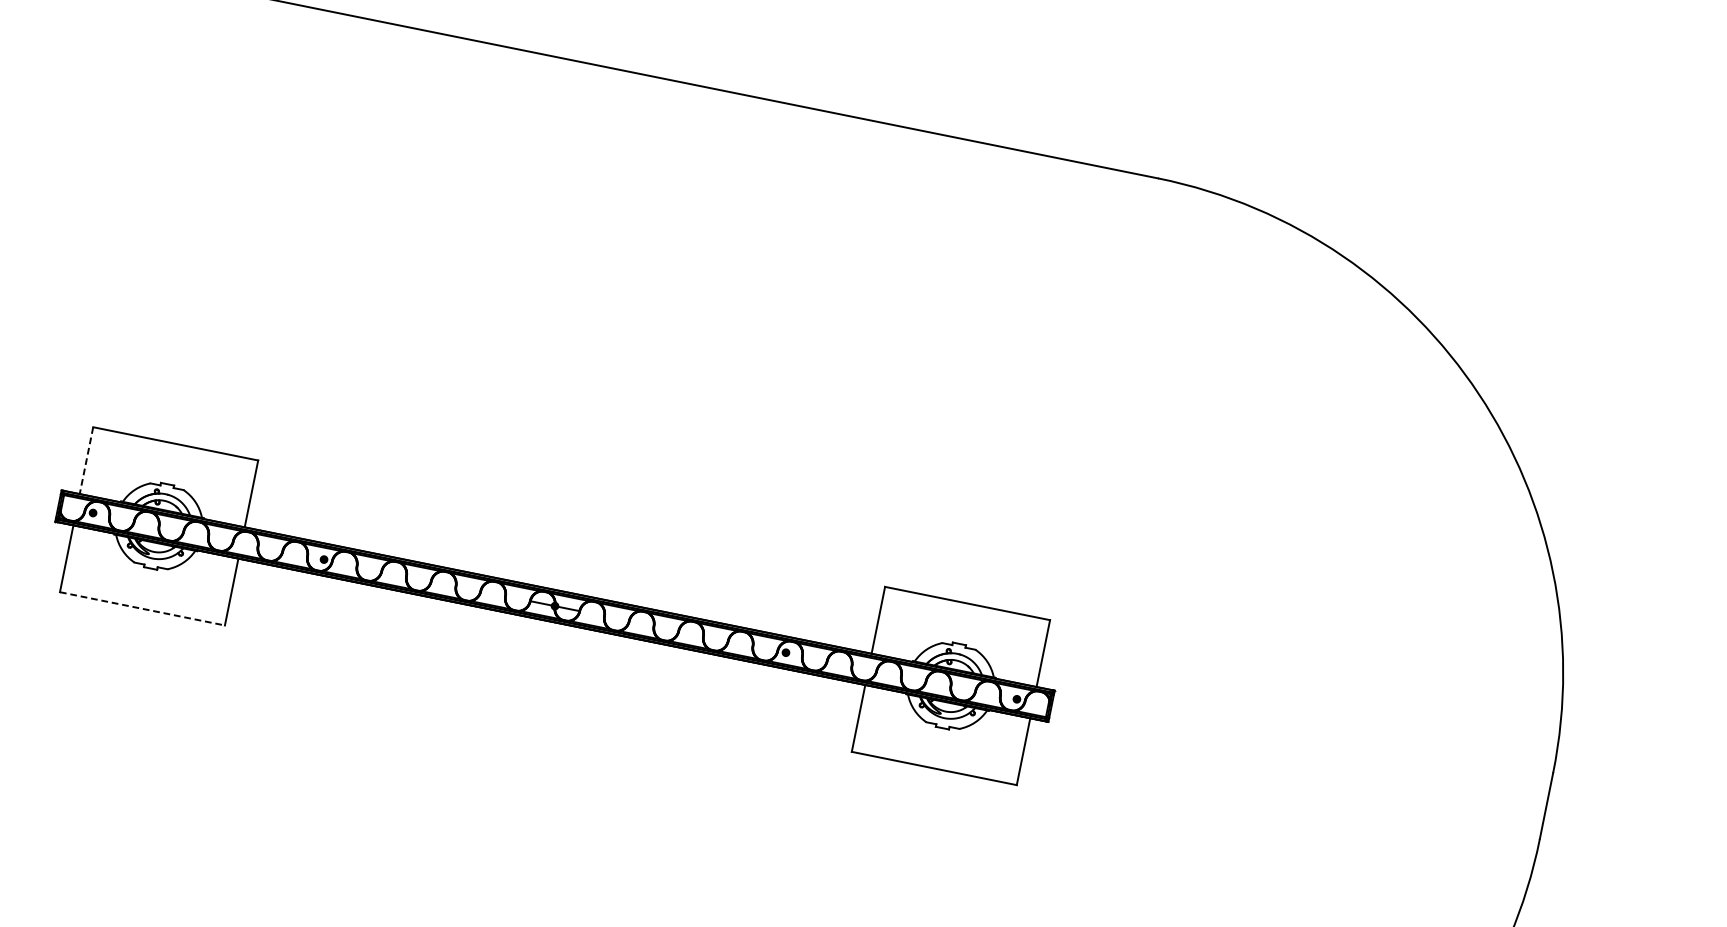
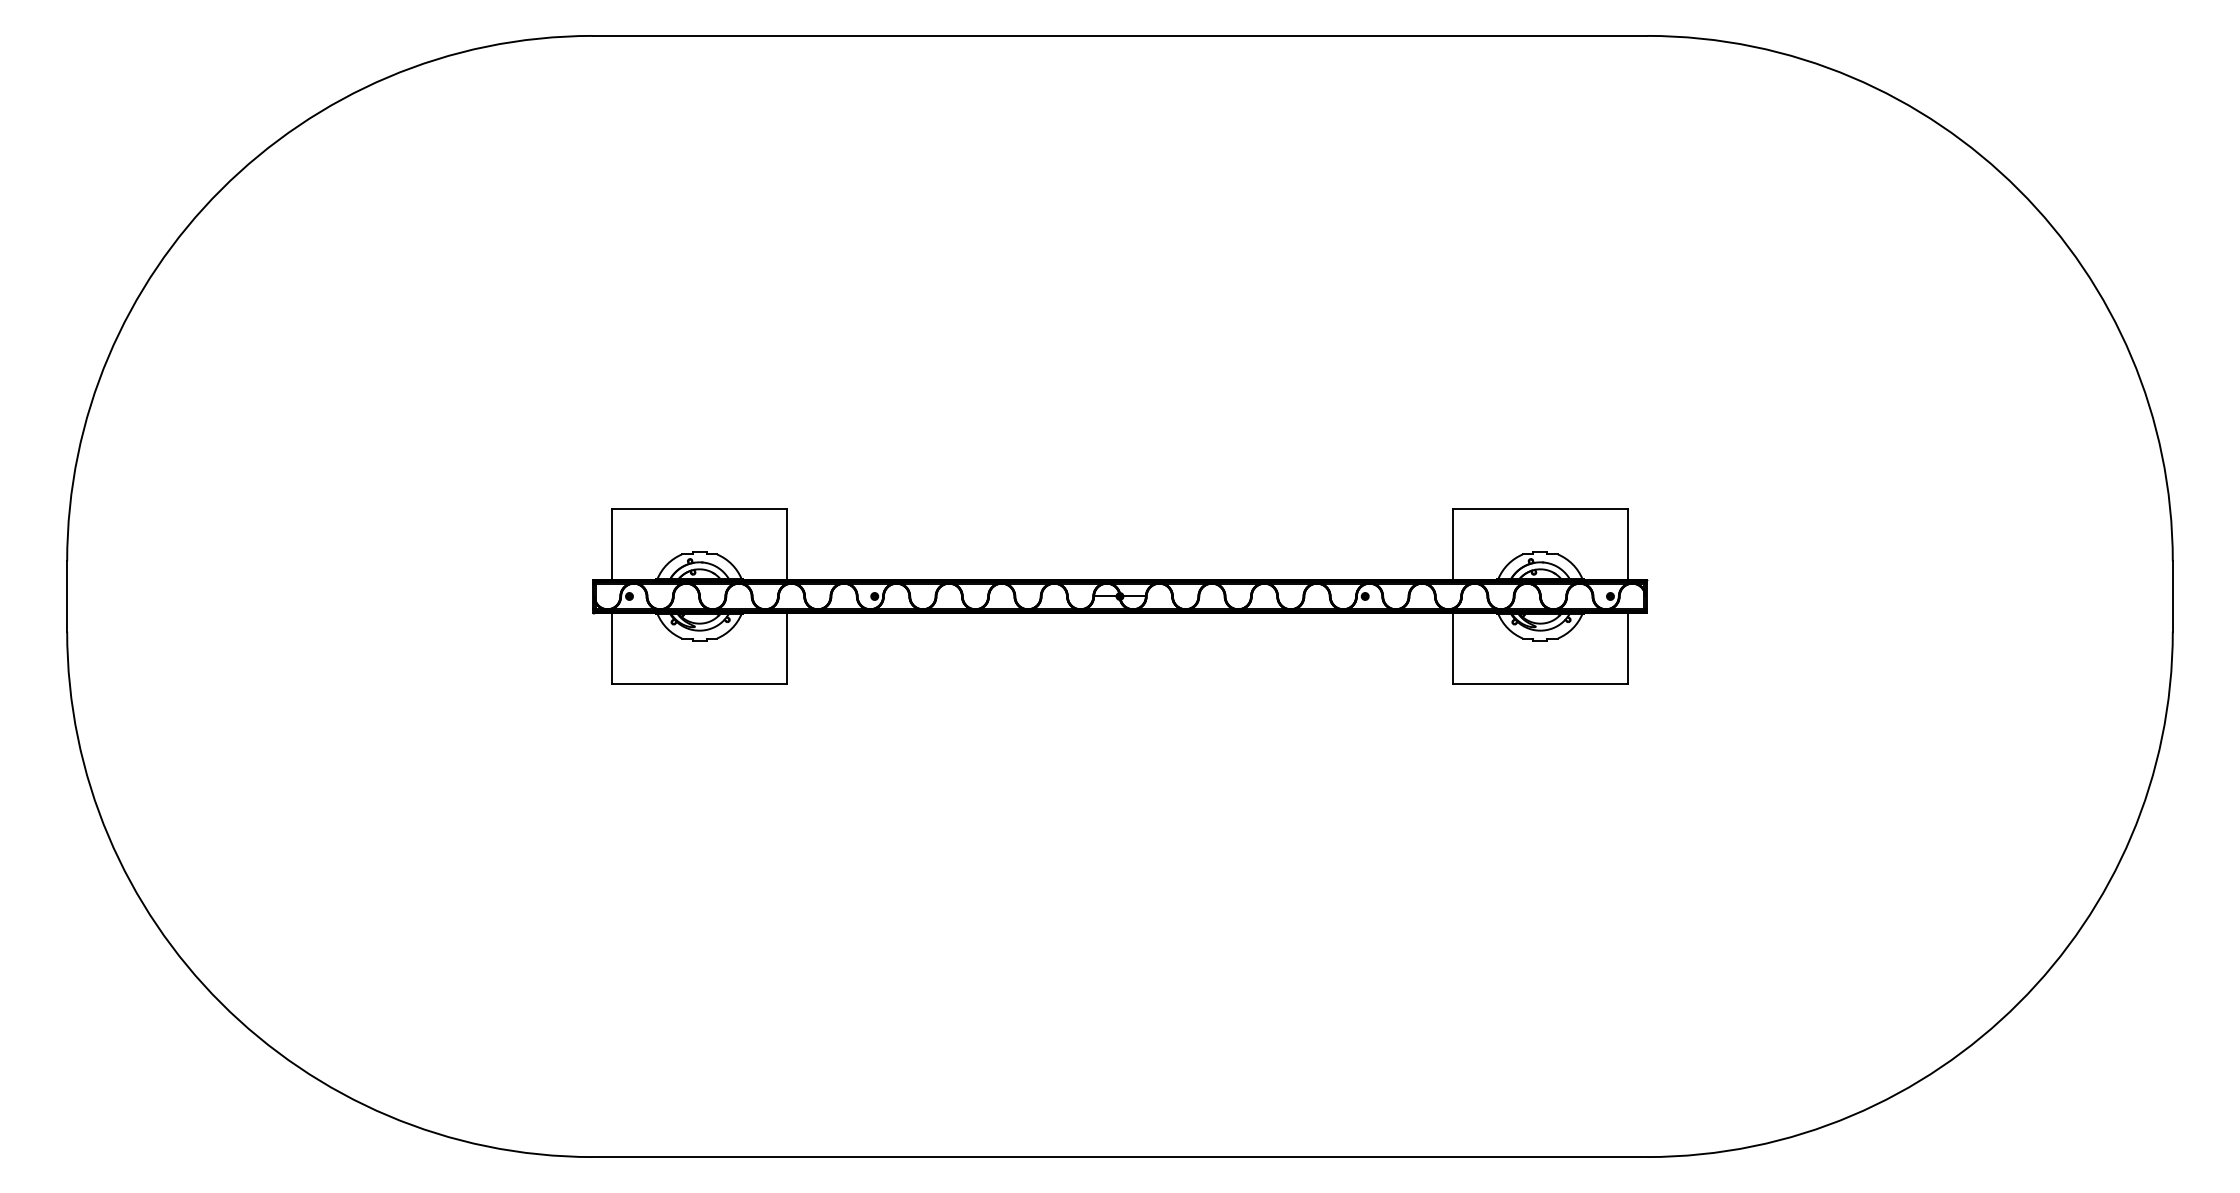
line: (86, 460) -> (611, 544), dashed -> solid
line: (142, 609) -> (699, 684), dashed -> solid

